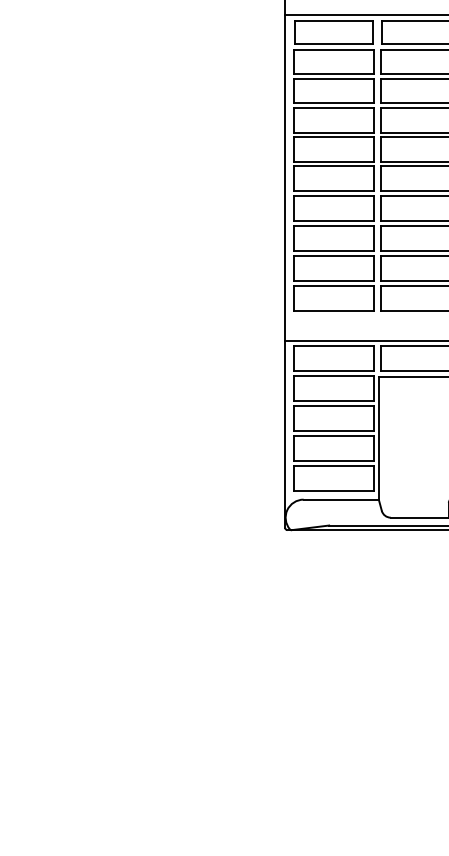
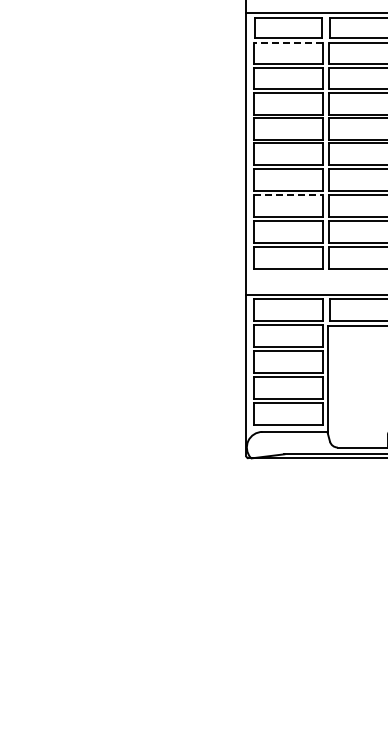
line: (333, 50) -> (288, 43), solid -> dashed
line: (333, 226) -> (288, 195), solid -> dashed

